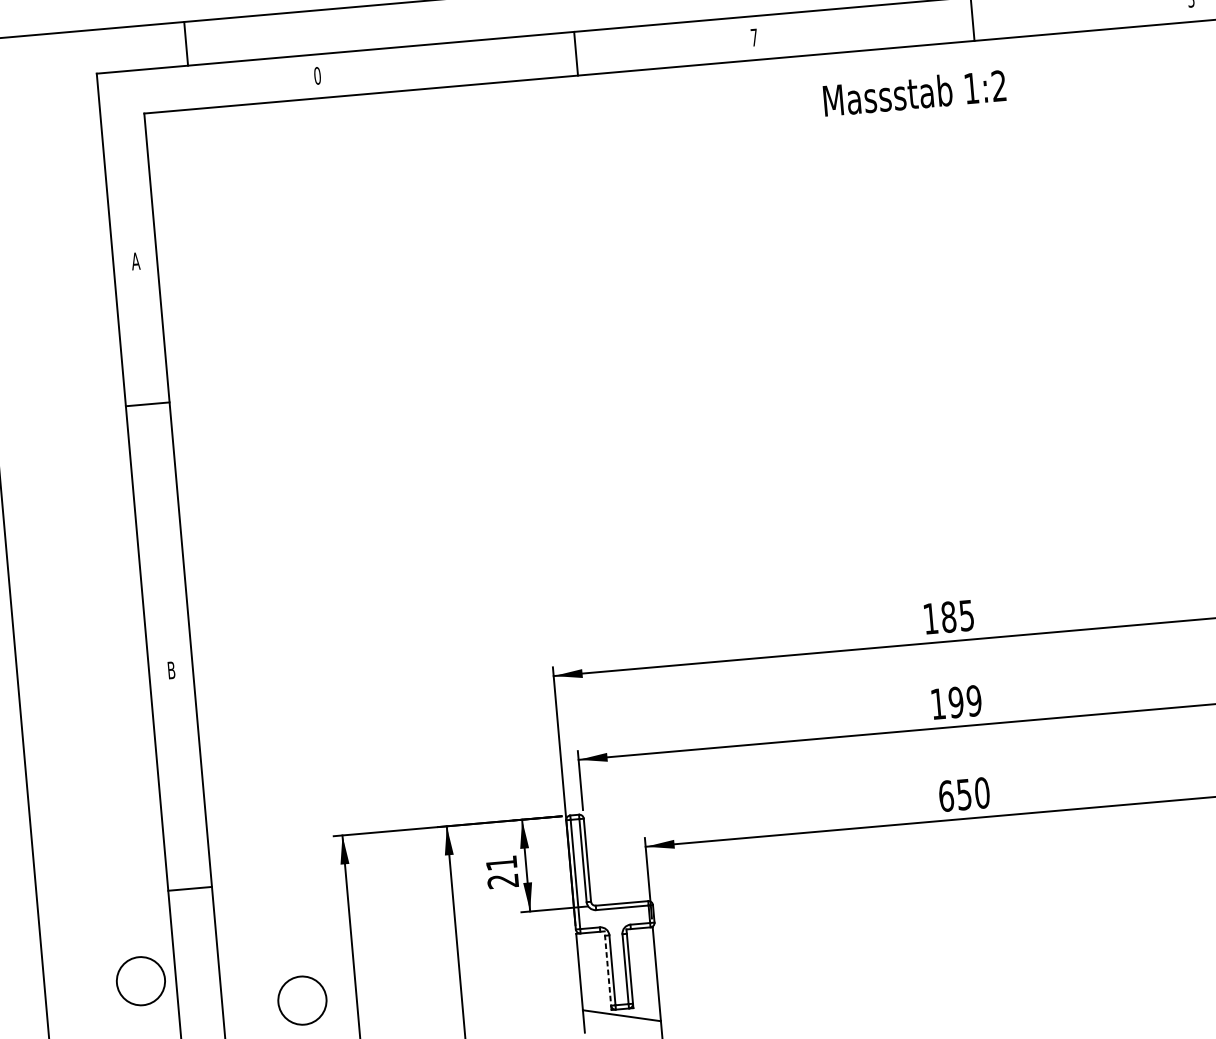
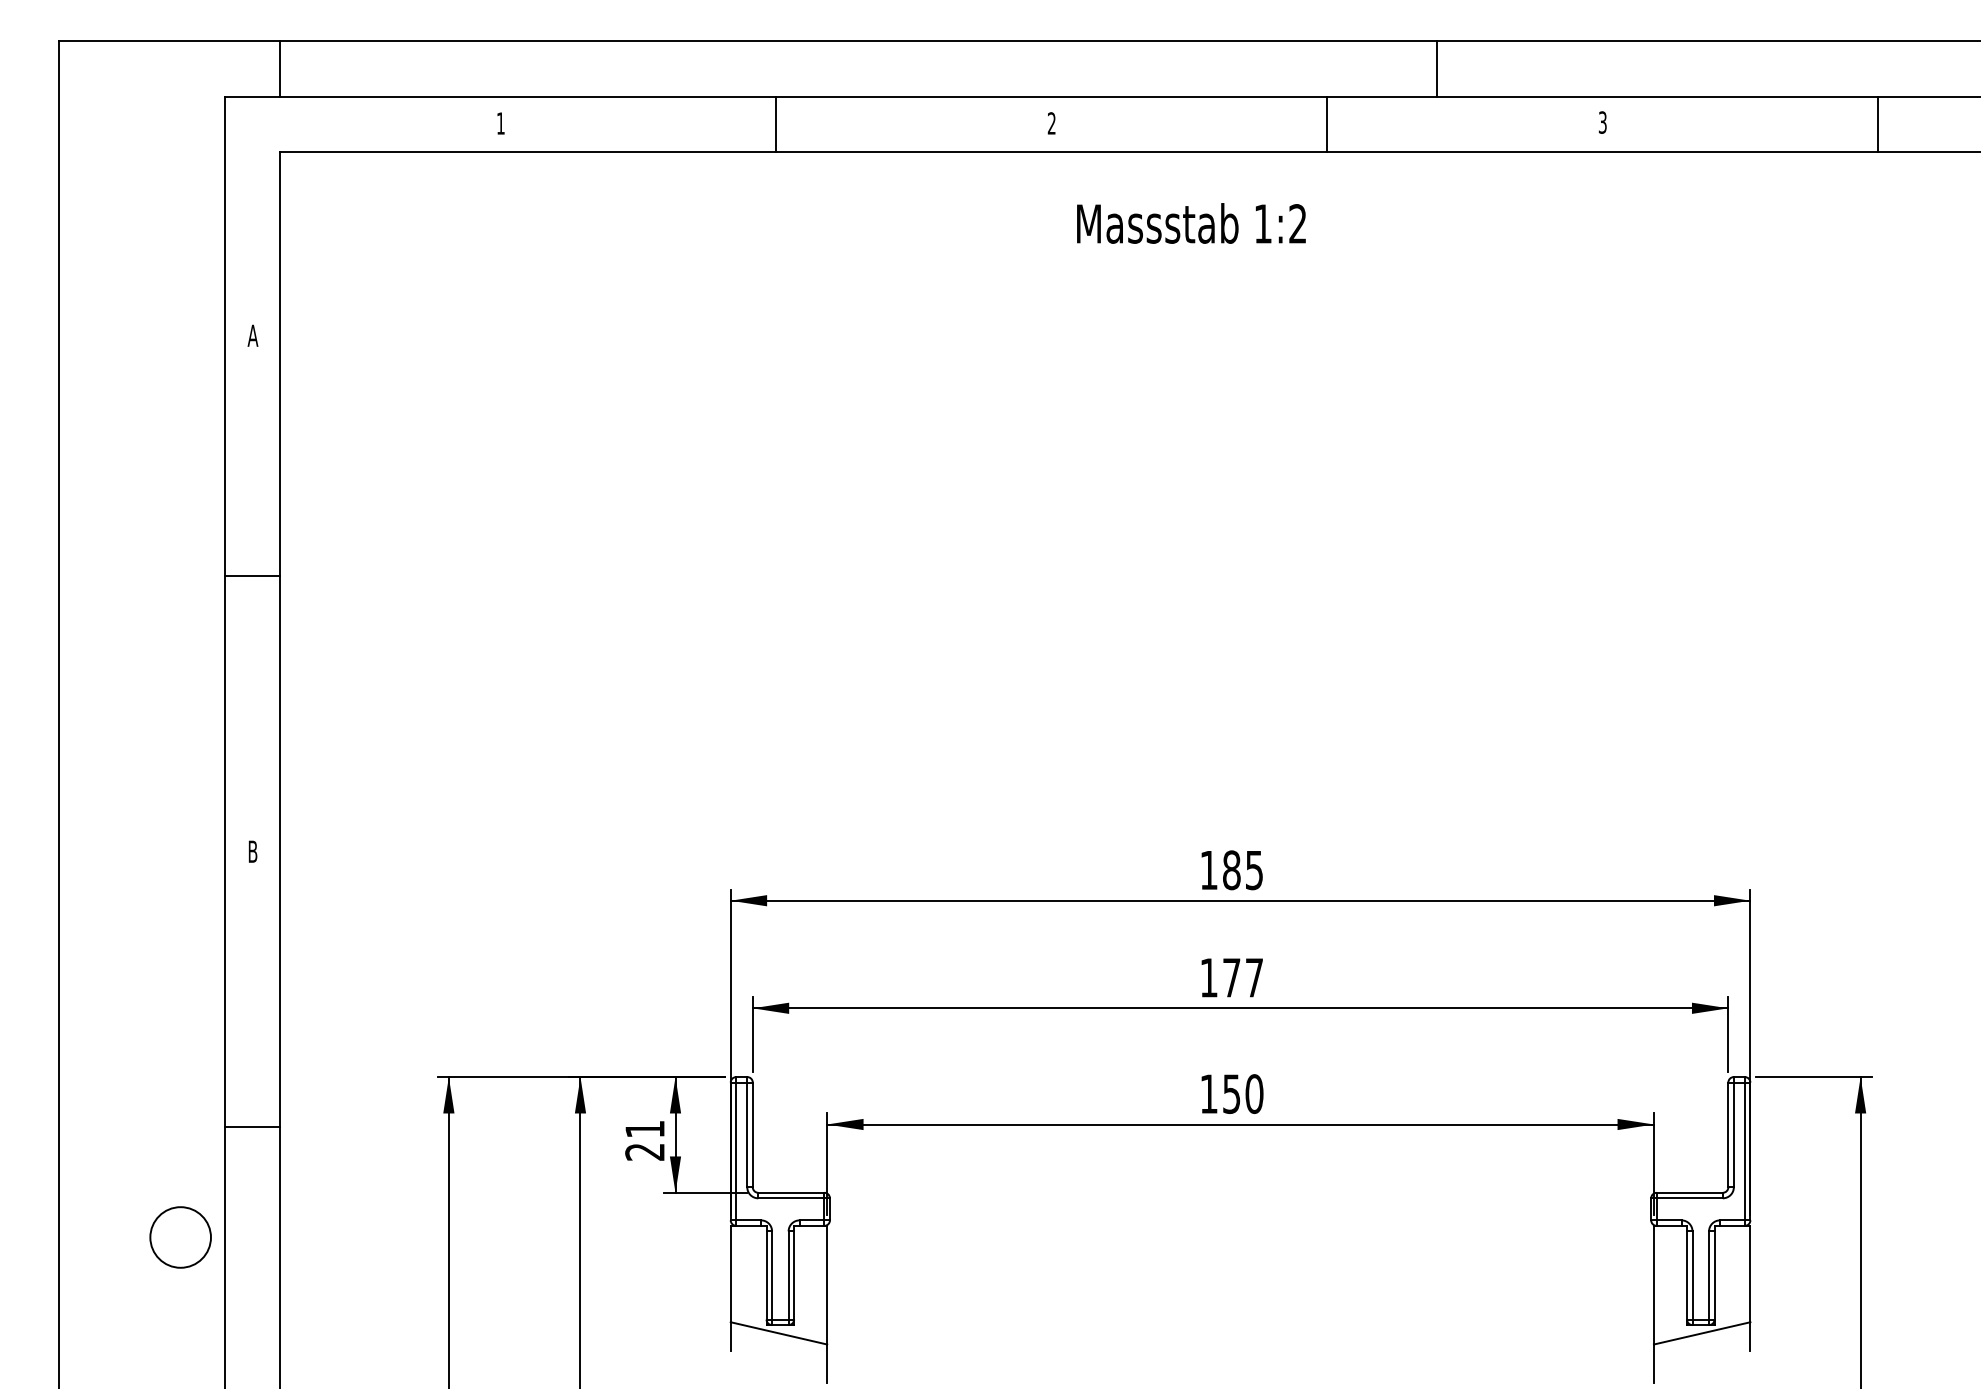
text: (754, 37) -> (1051, 123), 7 -> 2
line: (185, 43) -> (279, 68), moved
line: (575, 53) -> (775, 123), moved
text: (317, 75) -> (500, 123), 0 -> 1
text: (914, 93) -> (1191, 223), moved
line: (147, 404) -> (251, 576), moved
text: (964, 701) -> (1242, 977), 199 -> 177
text: (946, 795) -> (1209, 1093), 650 -> 150
line: (608, 970) -> (766, 1275), dashed -> solid
circle: (302, 1000) -> (380, 1279), removed

